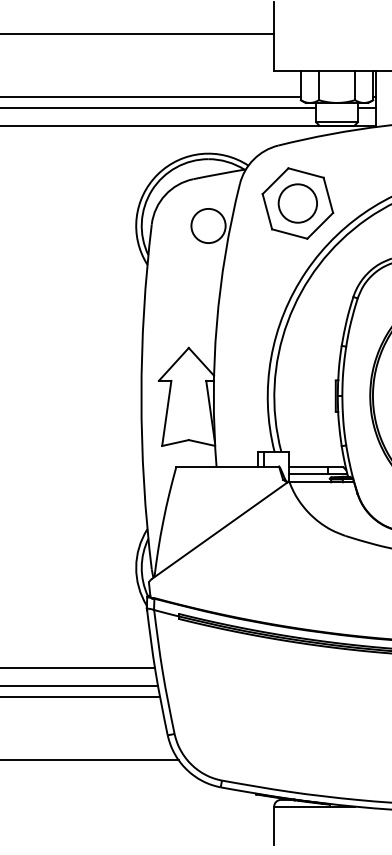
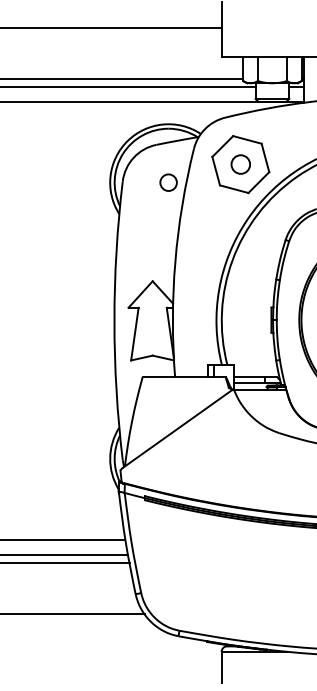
circle: (297, 203) -> (240, 164), size x0.6
circle: (208, 225) -> (168, 182), size x0.6

